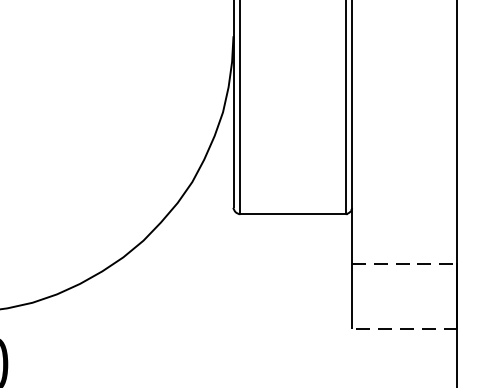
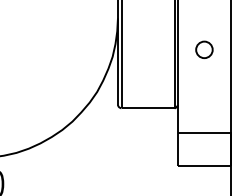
circle: (404, 97) -> (204, 49), added
line: (404, 264) -> (204, 133), dashed -> solid
line: (404, 329) -> (204, 166), dashed -> solid

